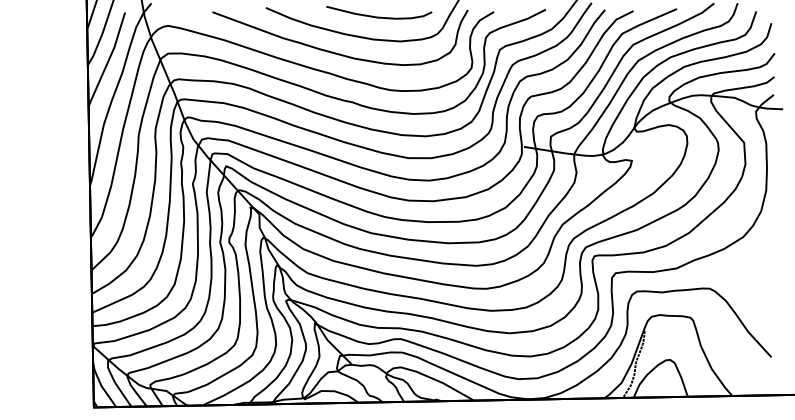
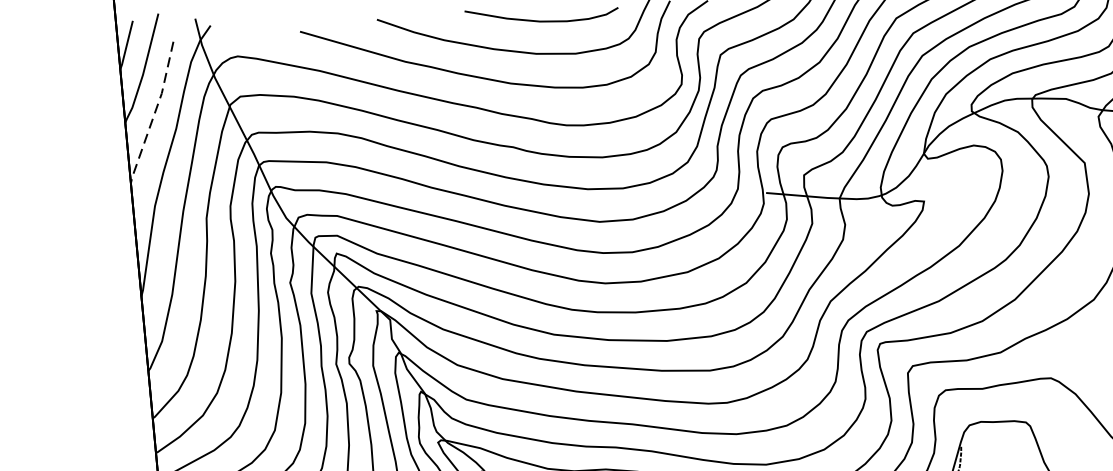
line: (108, 61) -> (154, 114), solid -> dashed

